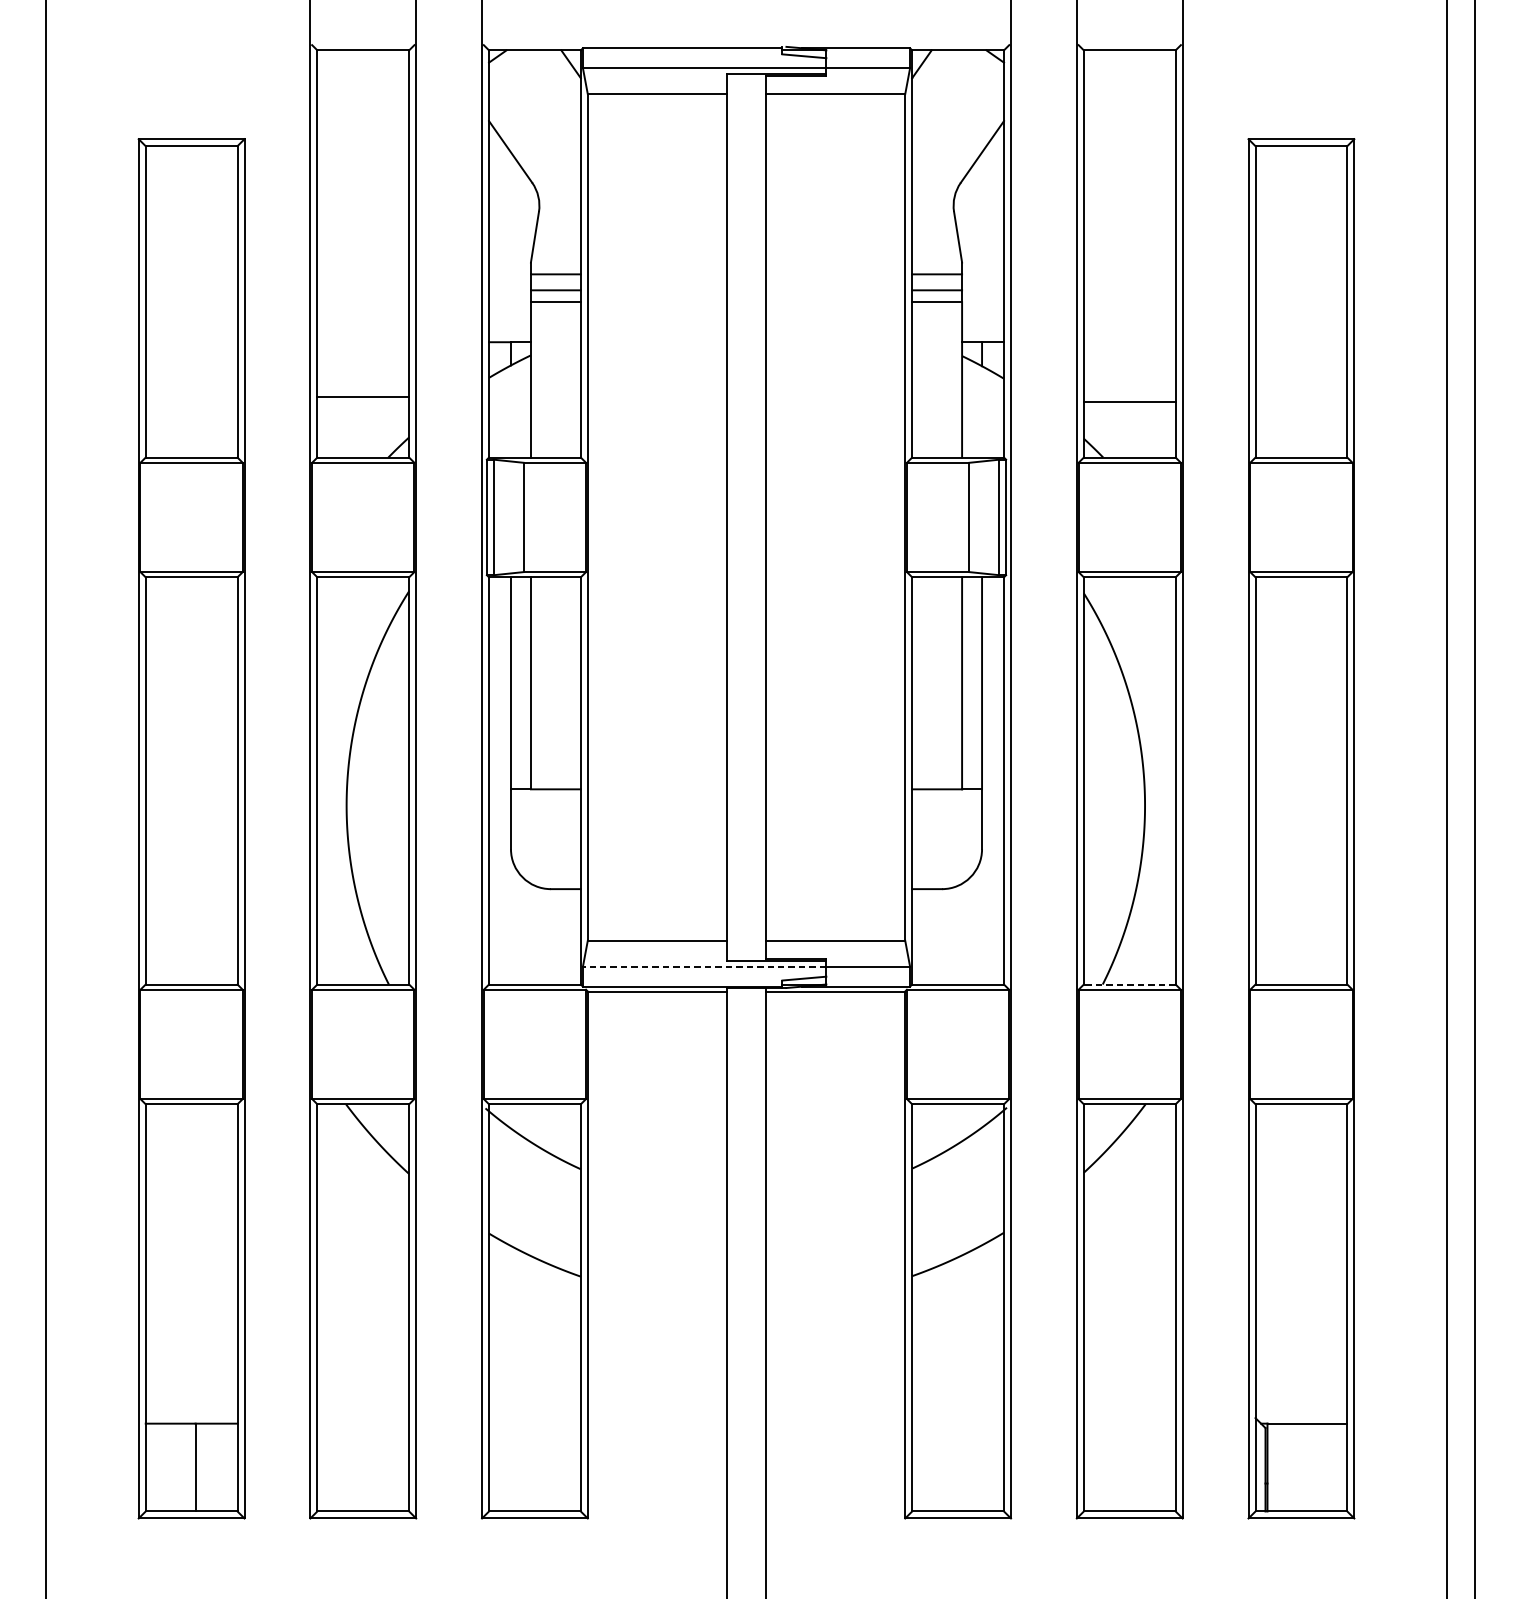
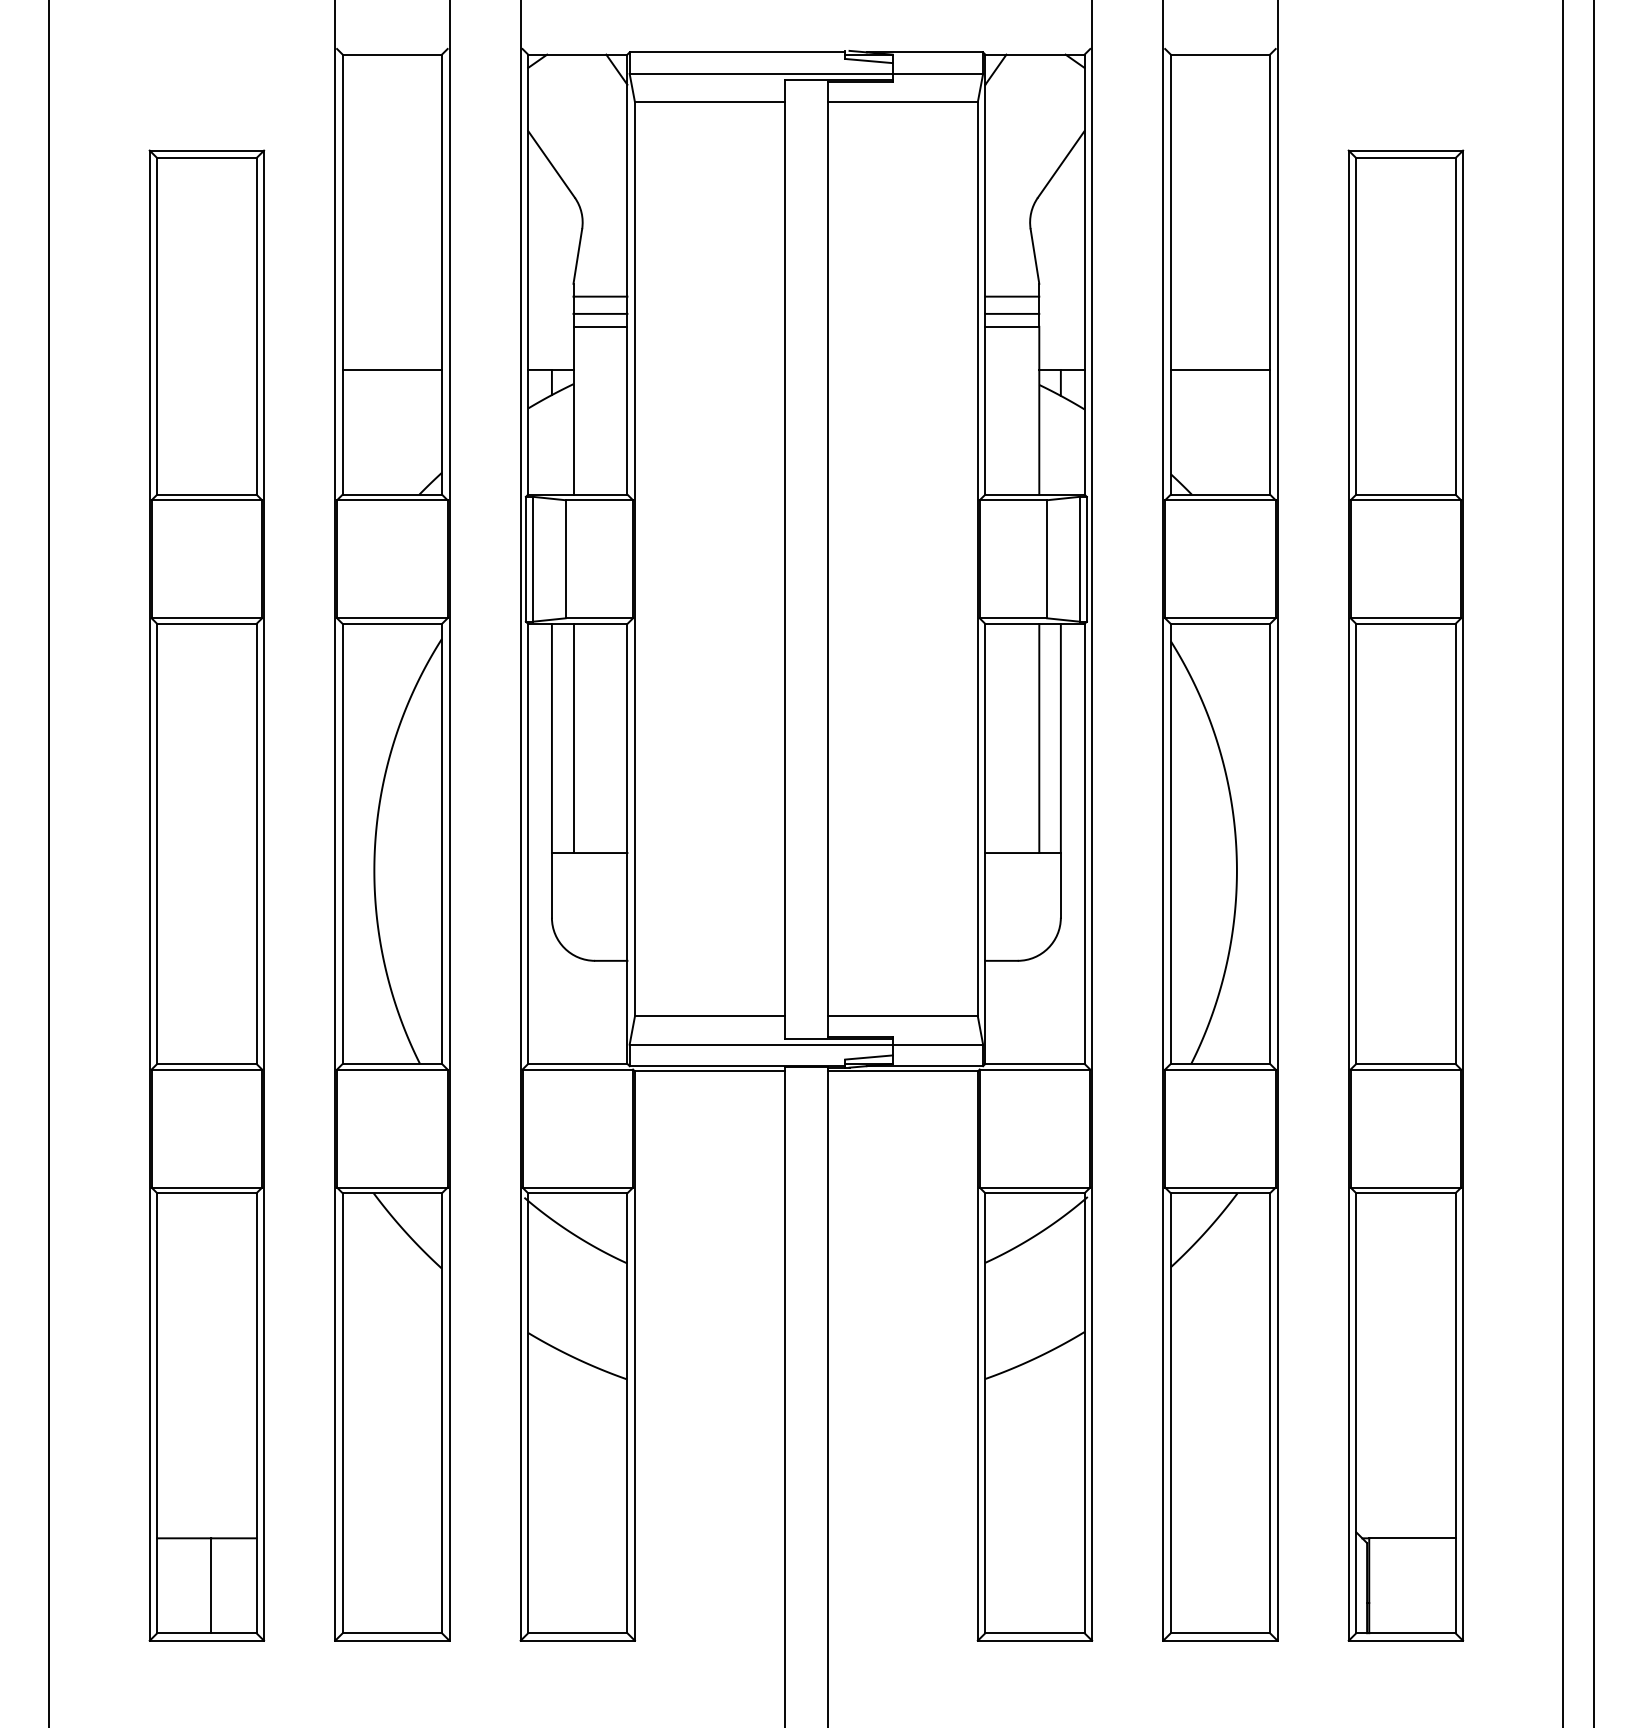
line: (362, 396) -> (391, 369), moved
line: (1129, 401) -> (1220, 369), moved
line: (704, 966) -> (760, 1044), dashed -> solid
line: (1129, 984) -> (1220, 1063), dashed -> solid

